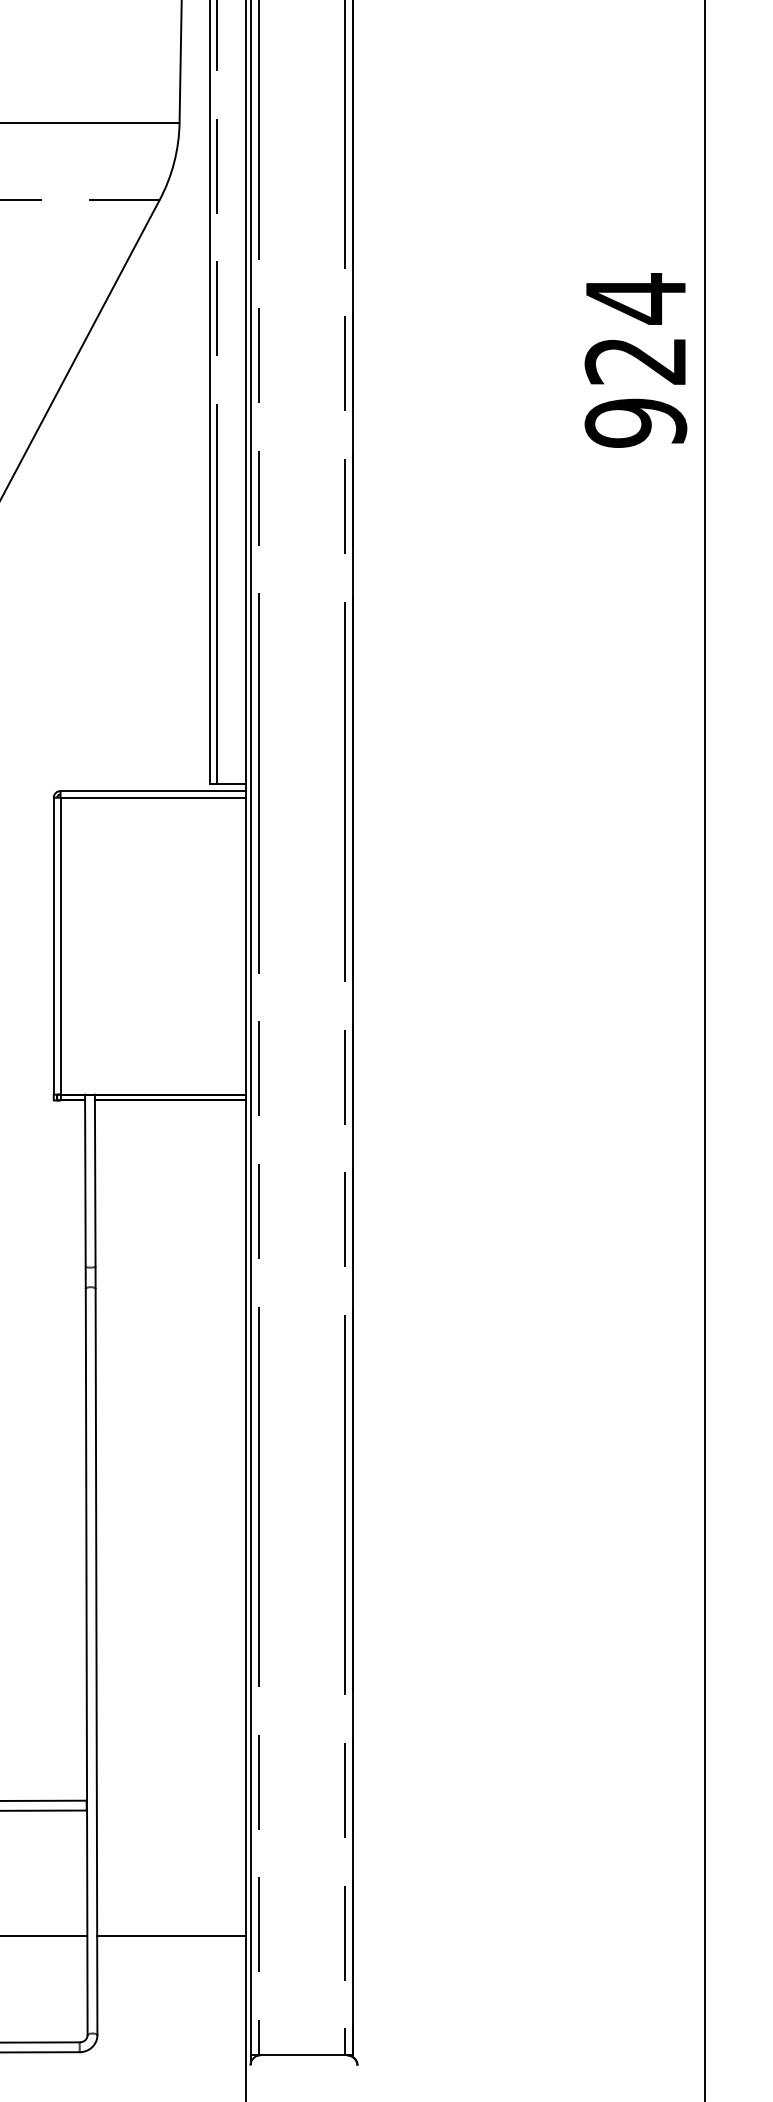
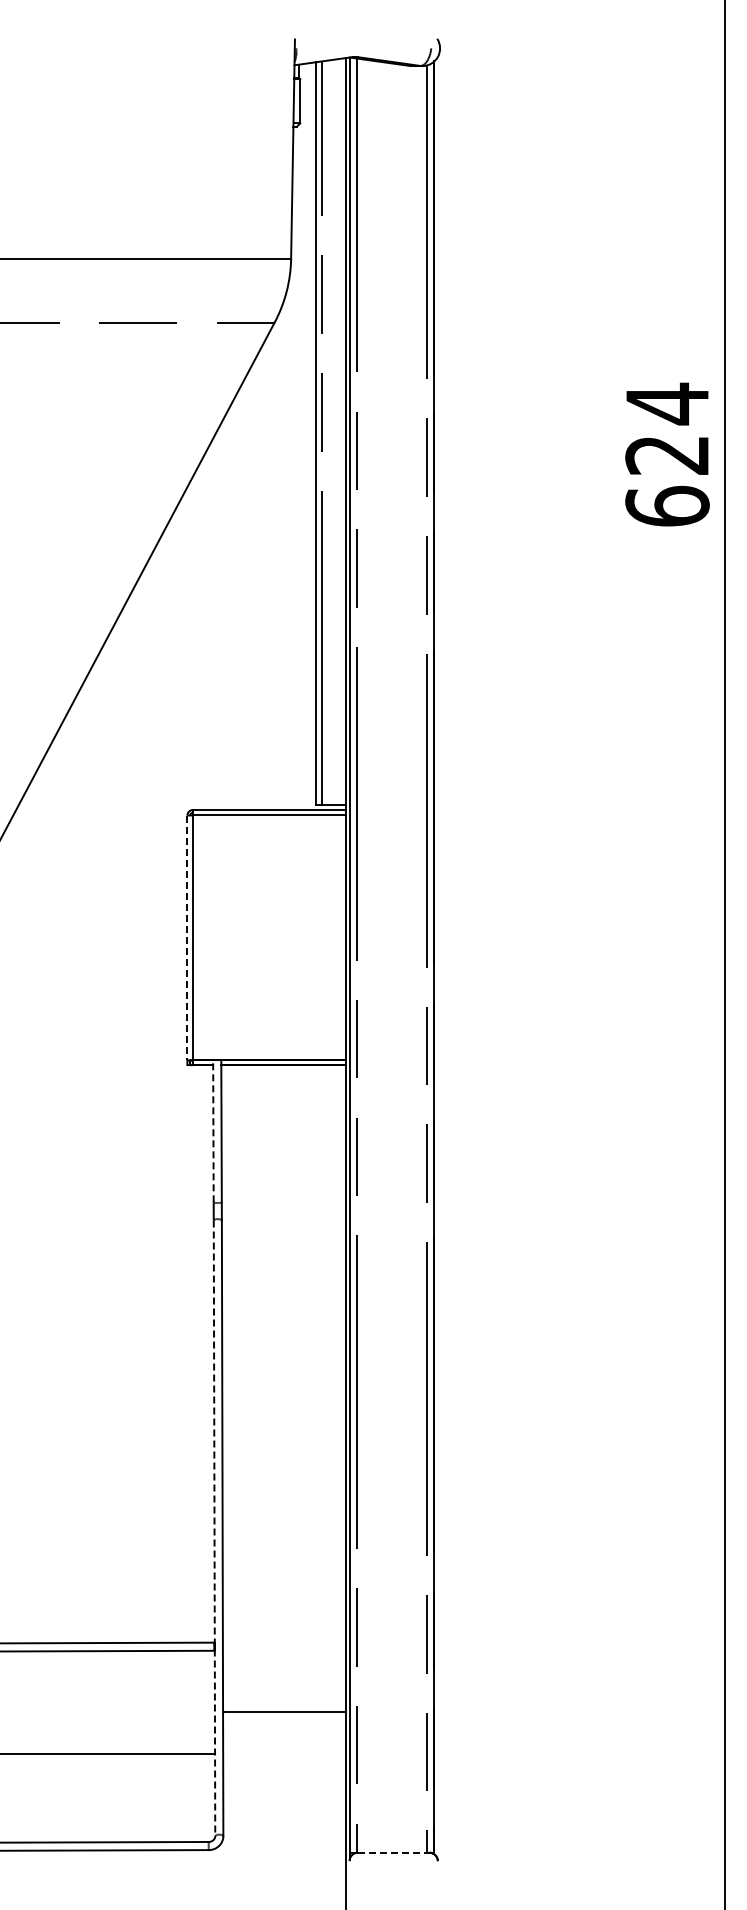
text: (635, 421) -> (667, 505), 924 -> 624
line: (53, 946) -> (187, 938), solid -> dashed
line: (85, 1180) -> (213, 1131), solid -> dashed
line: (86, 1662) -> (214, 1528), solid -> dashed
line: (171, 1935) -> (284, 1711), moved
line: (303, 2055) -> (393, 1852), solid -> dashed

